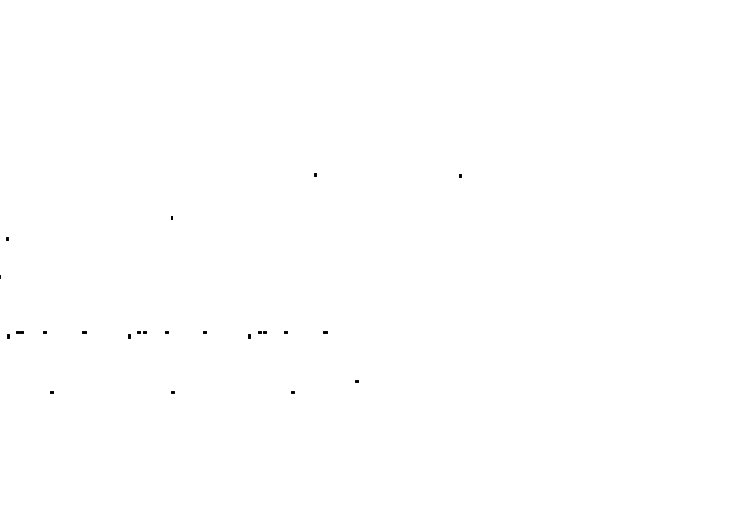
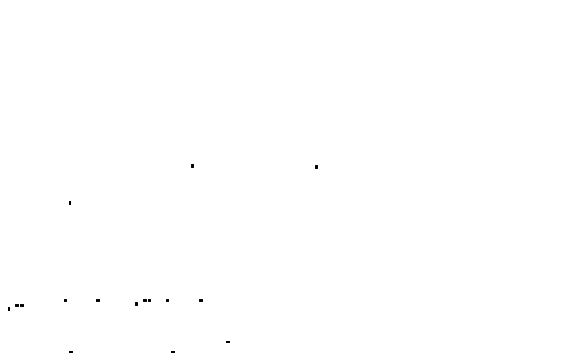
part: (137, 334) -> (15, 307), moved

